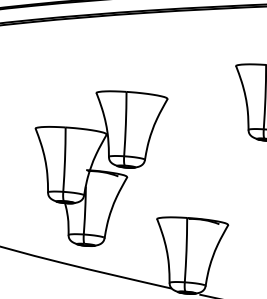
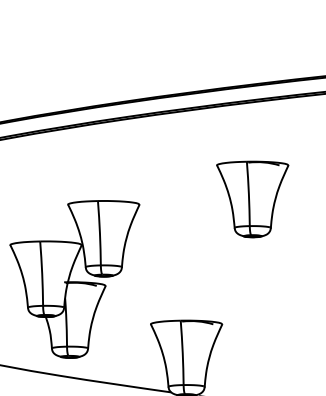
part: (96, 168) -> (74, 279), moved

